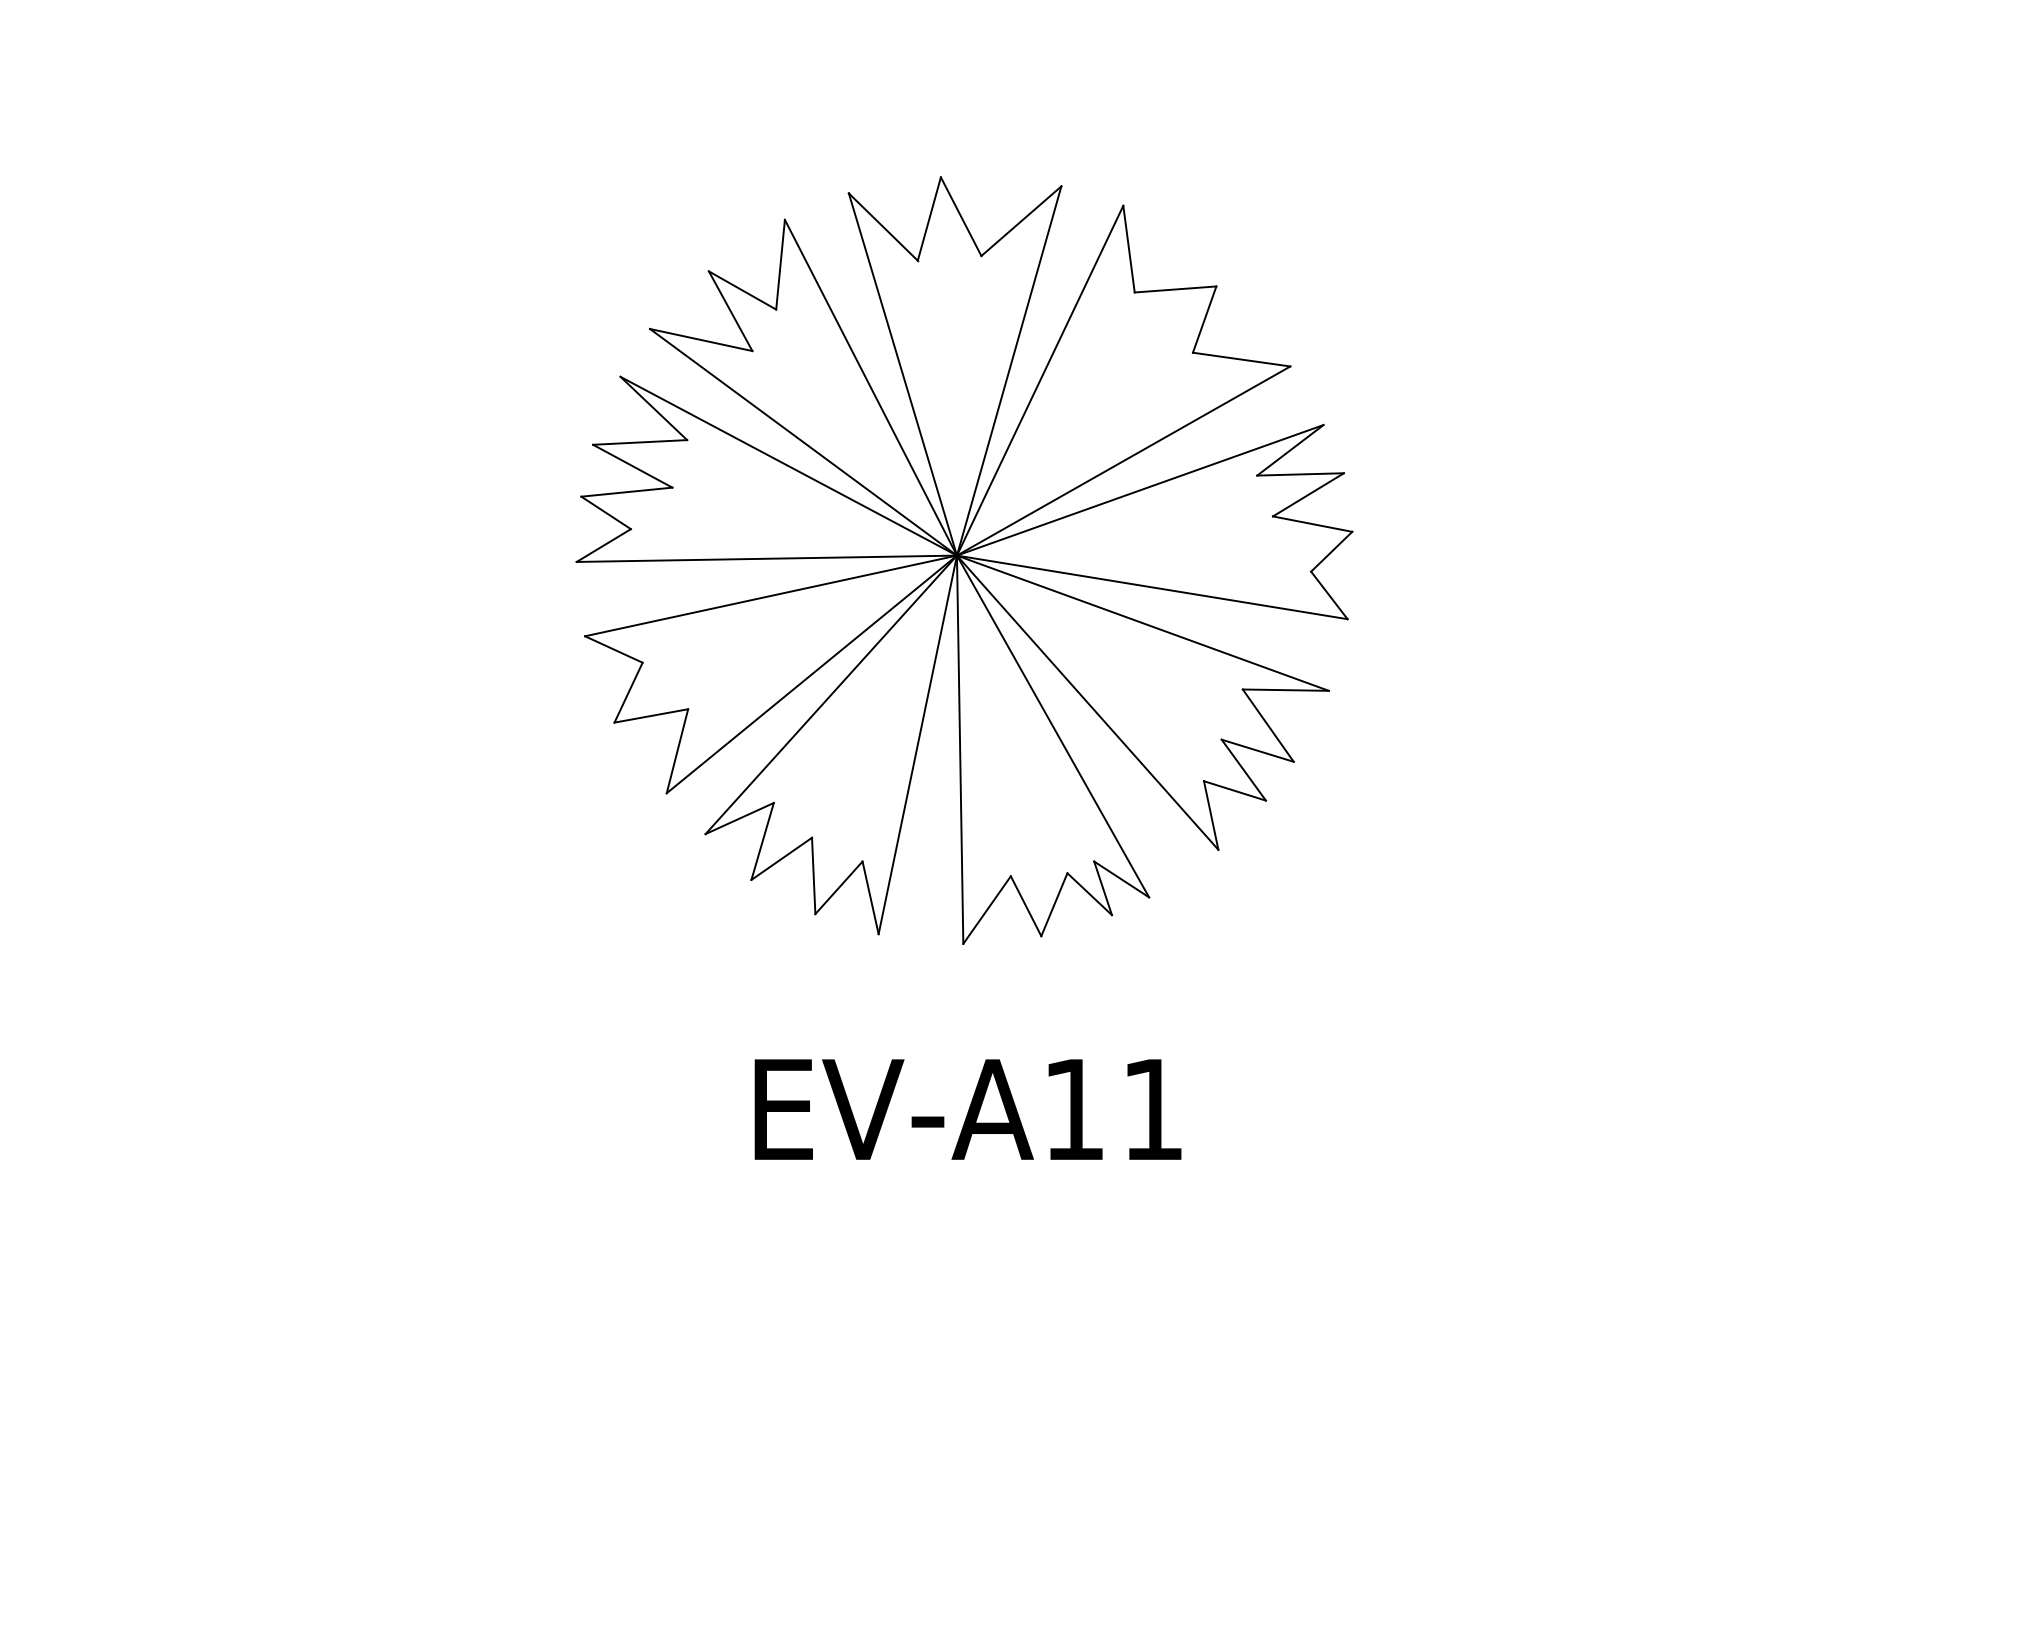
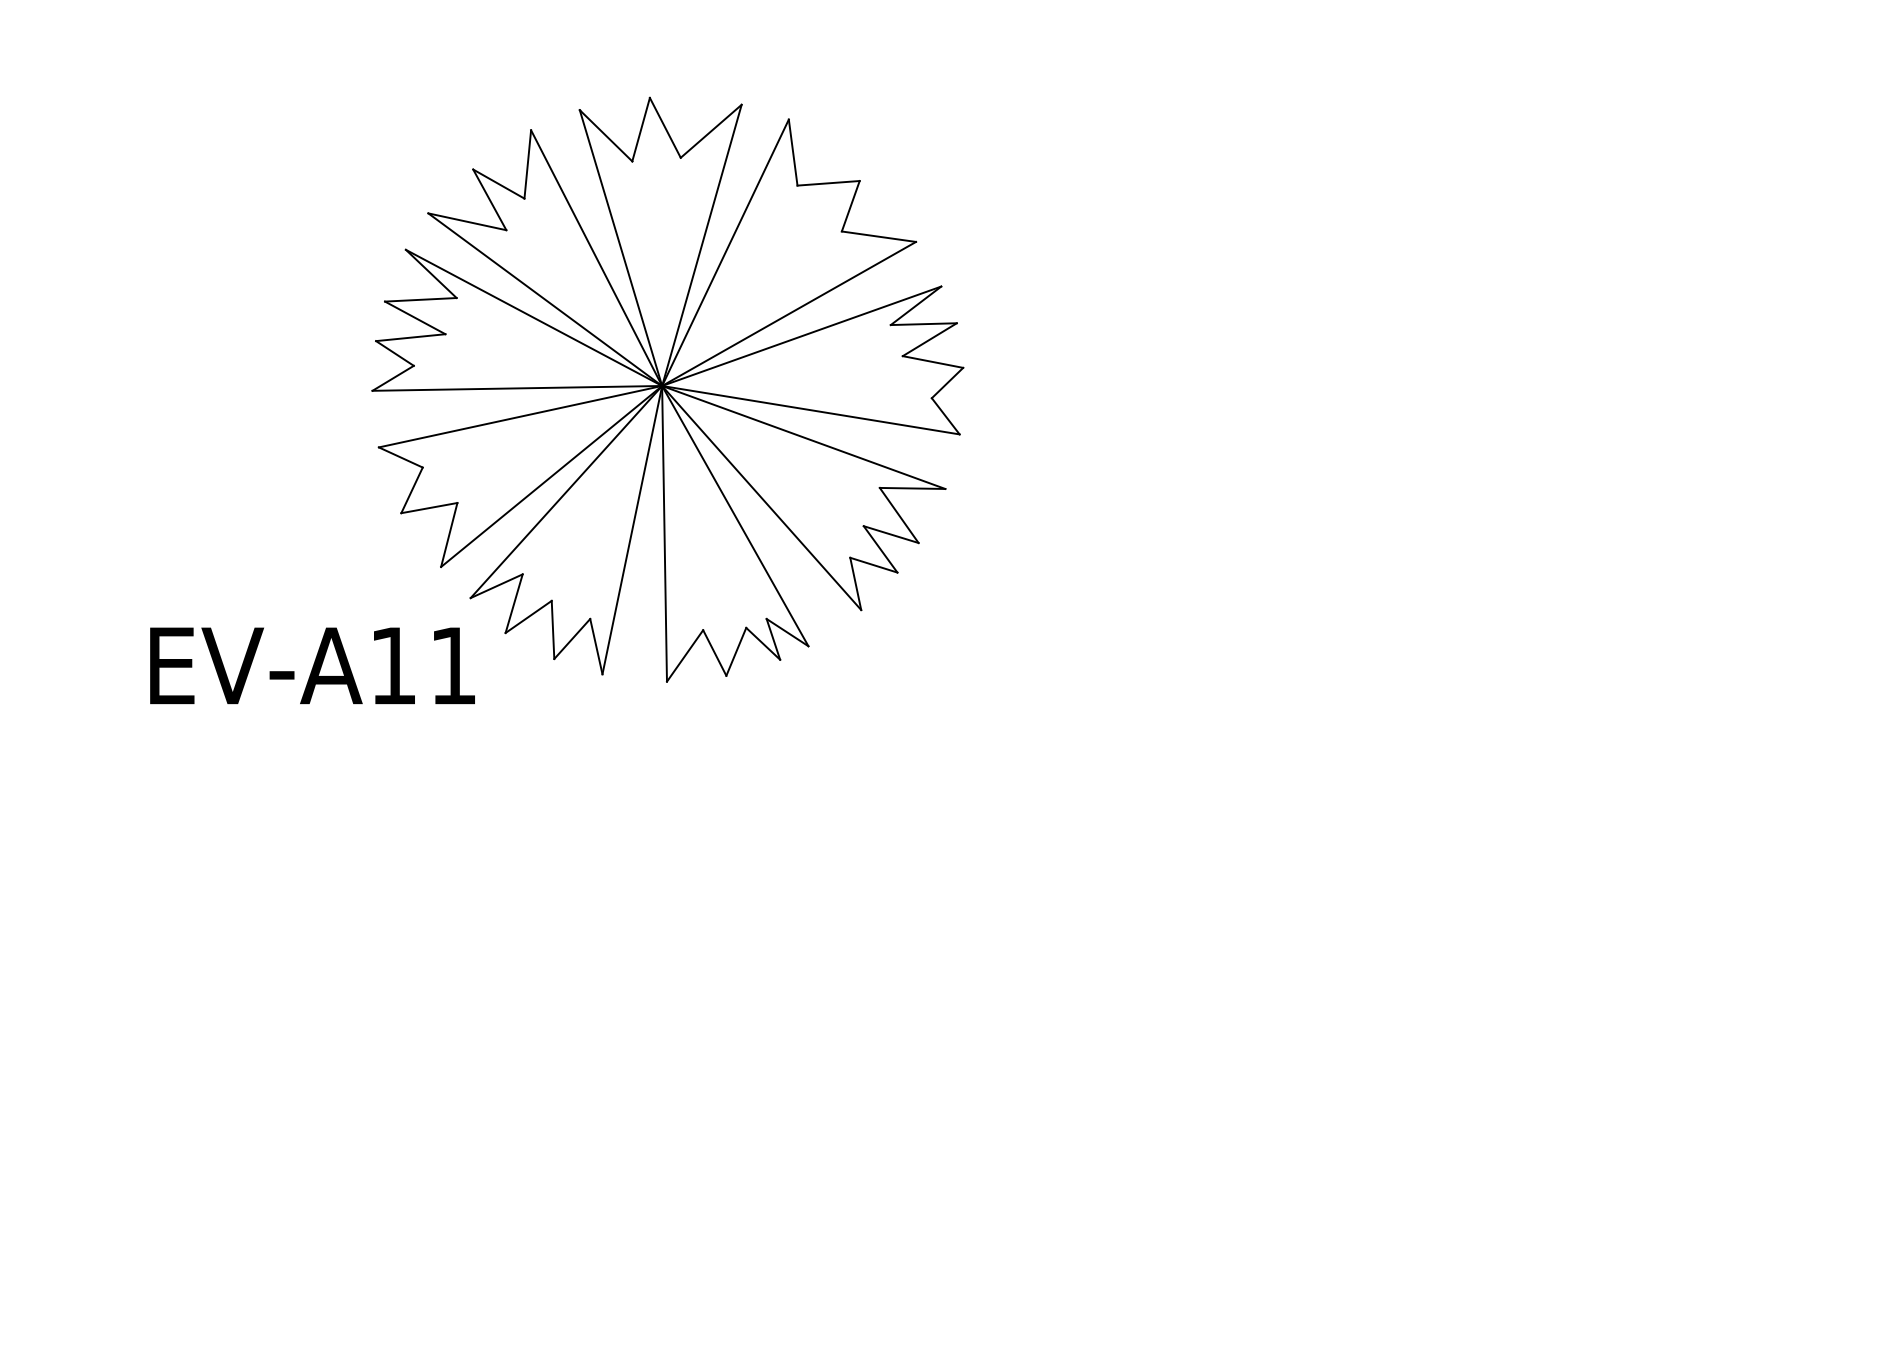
text: (967, 1109) -> (312, 665), moved

